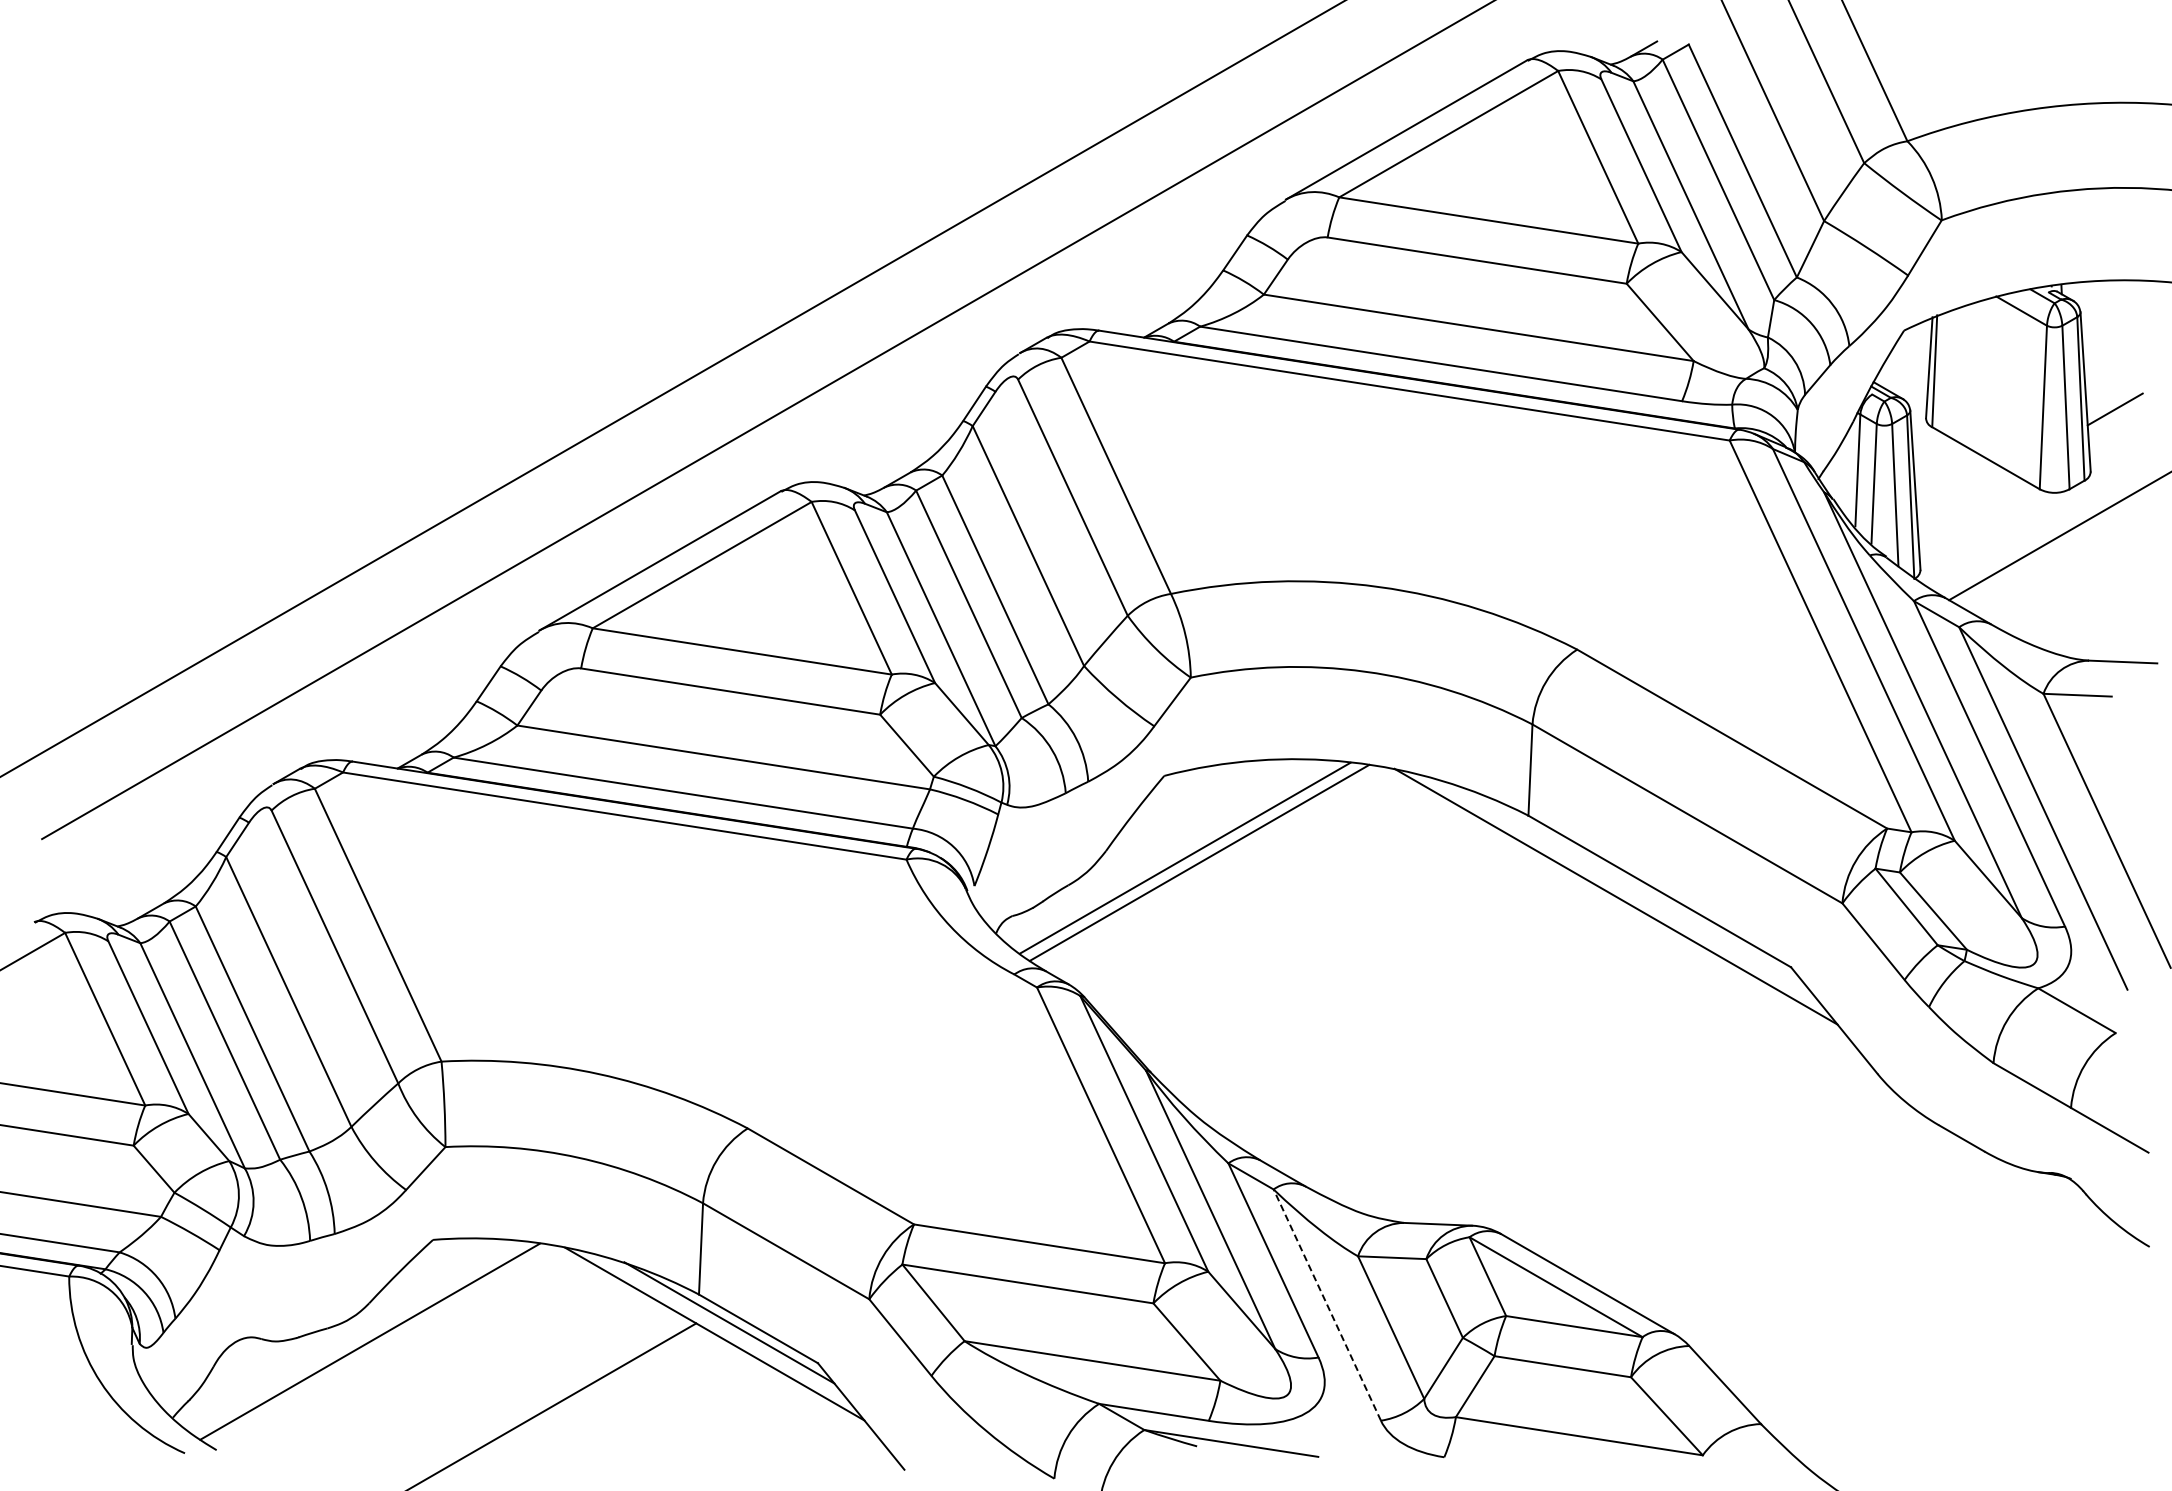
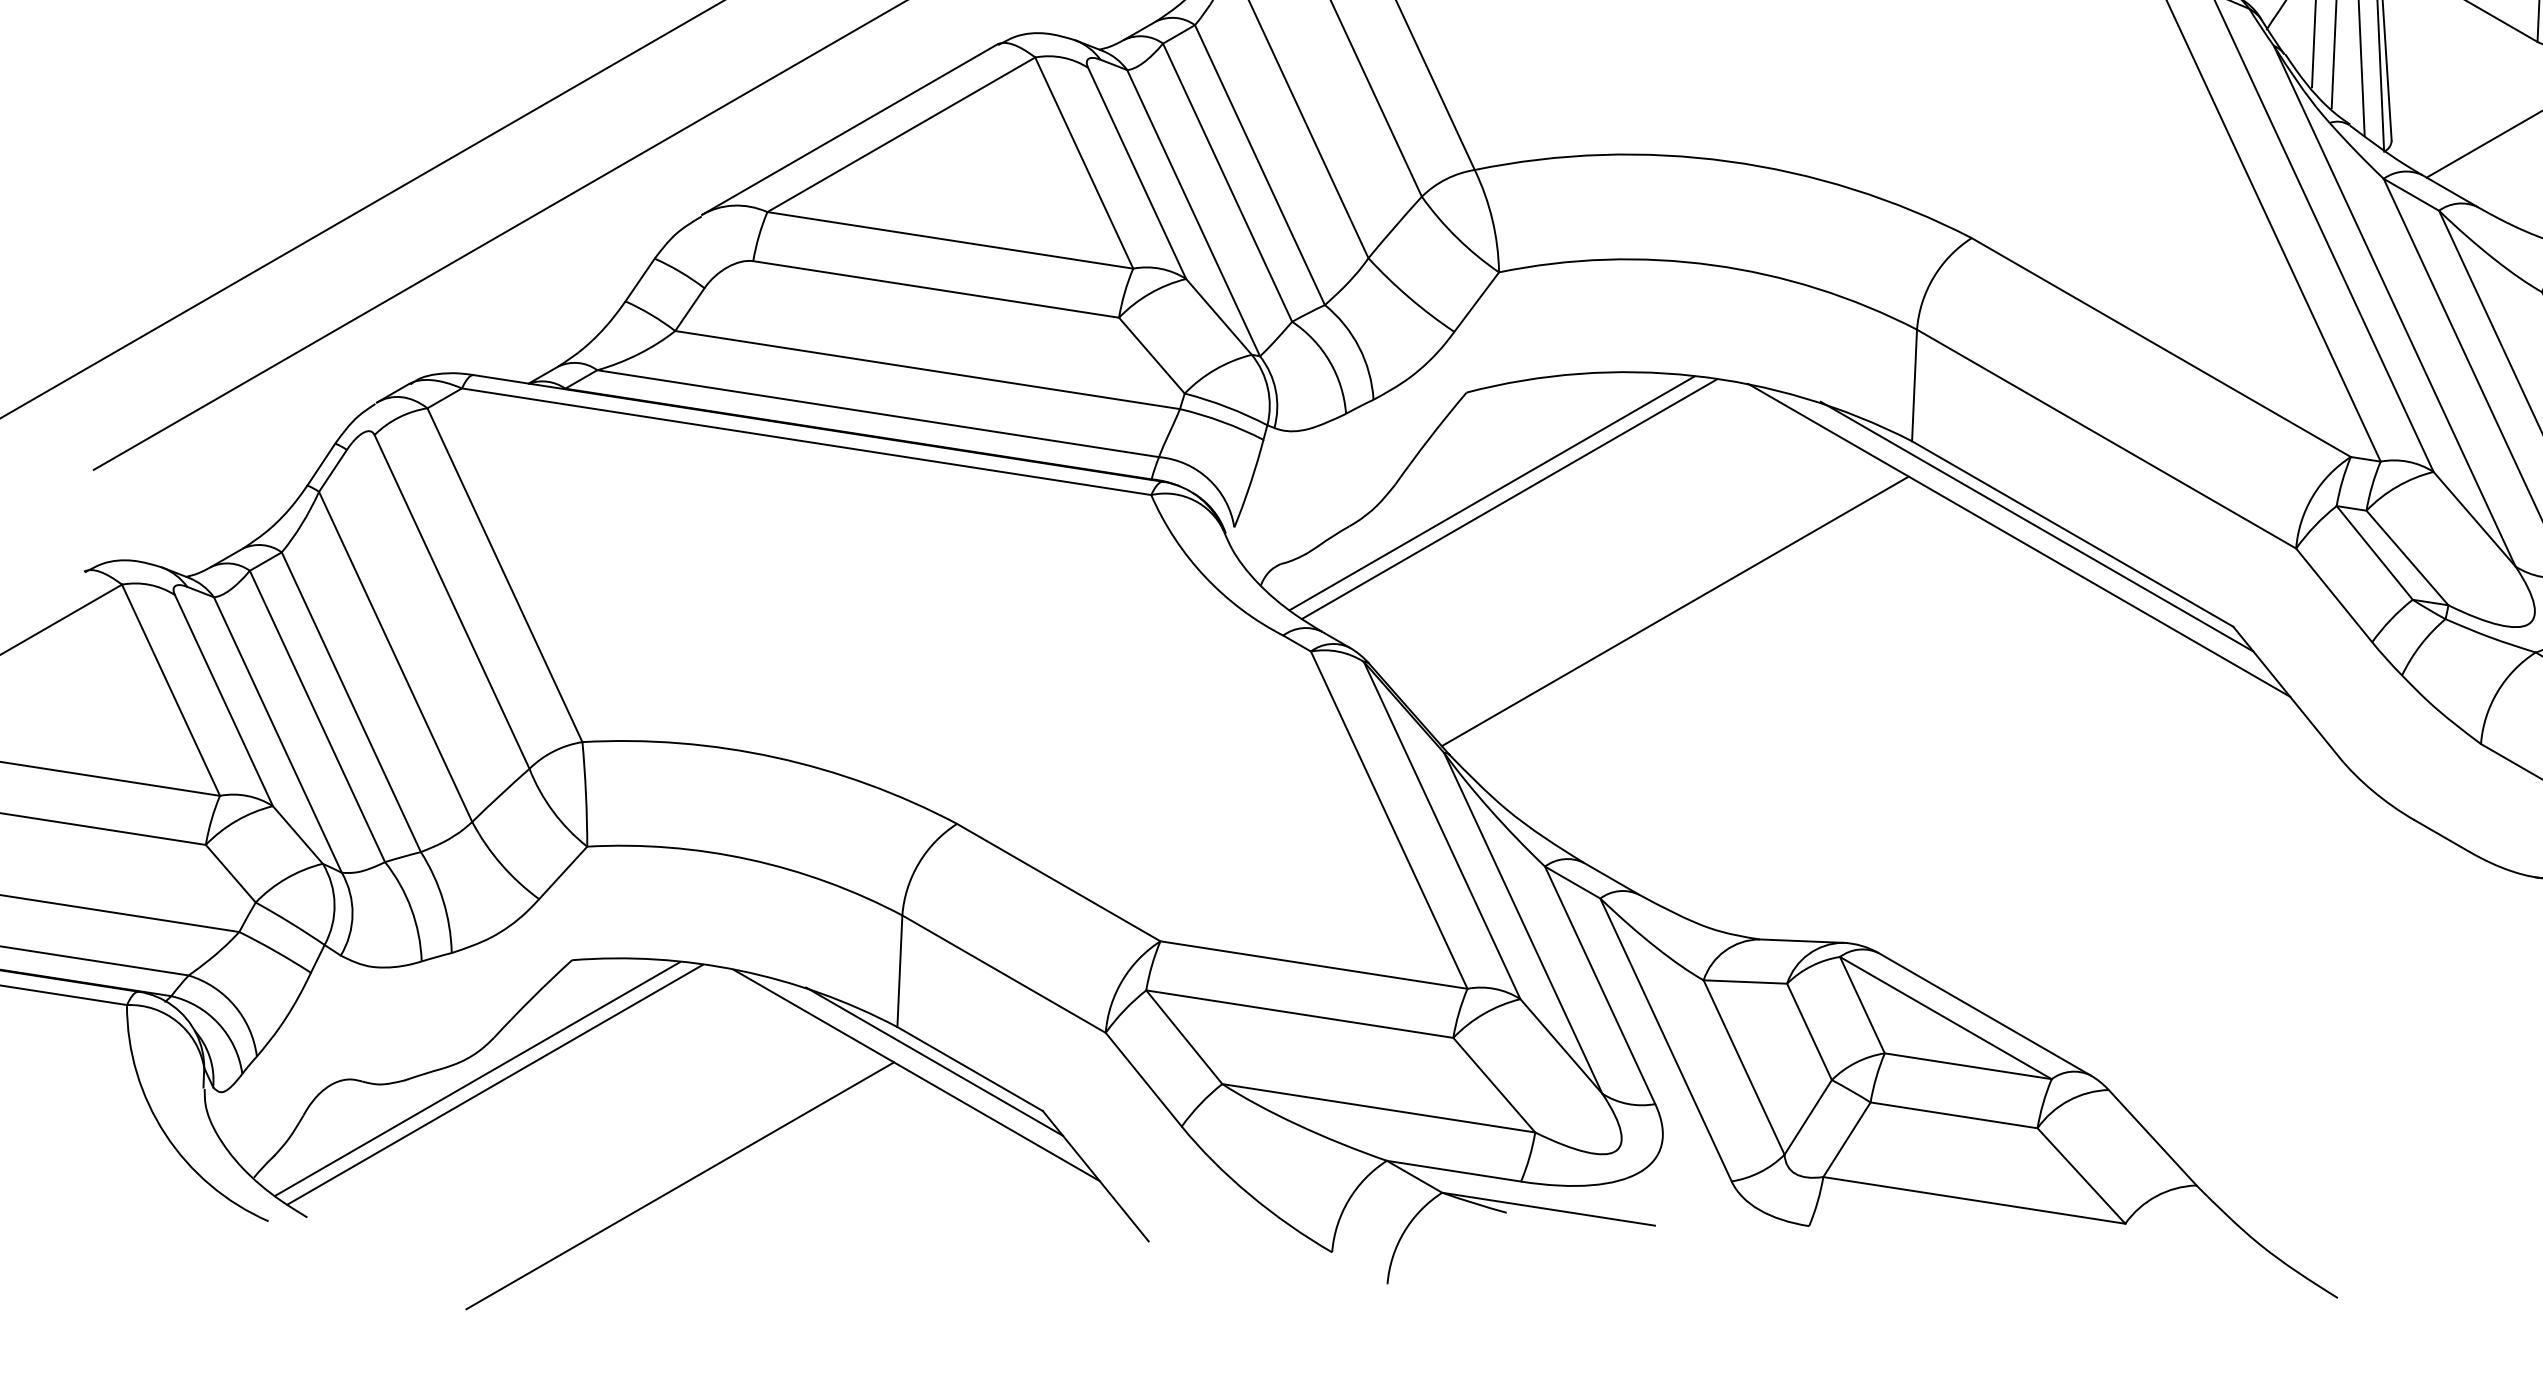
line: (1630, 885) -> (2036, 526), added
line: (1334, 954) -> (1674, 611), added
line: (1327, 1304) -> (1666, 1039), dashed -> solid
line: (355, 1336) -> (477, 1078), added

